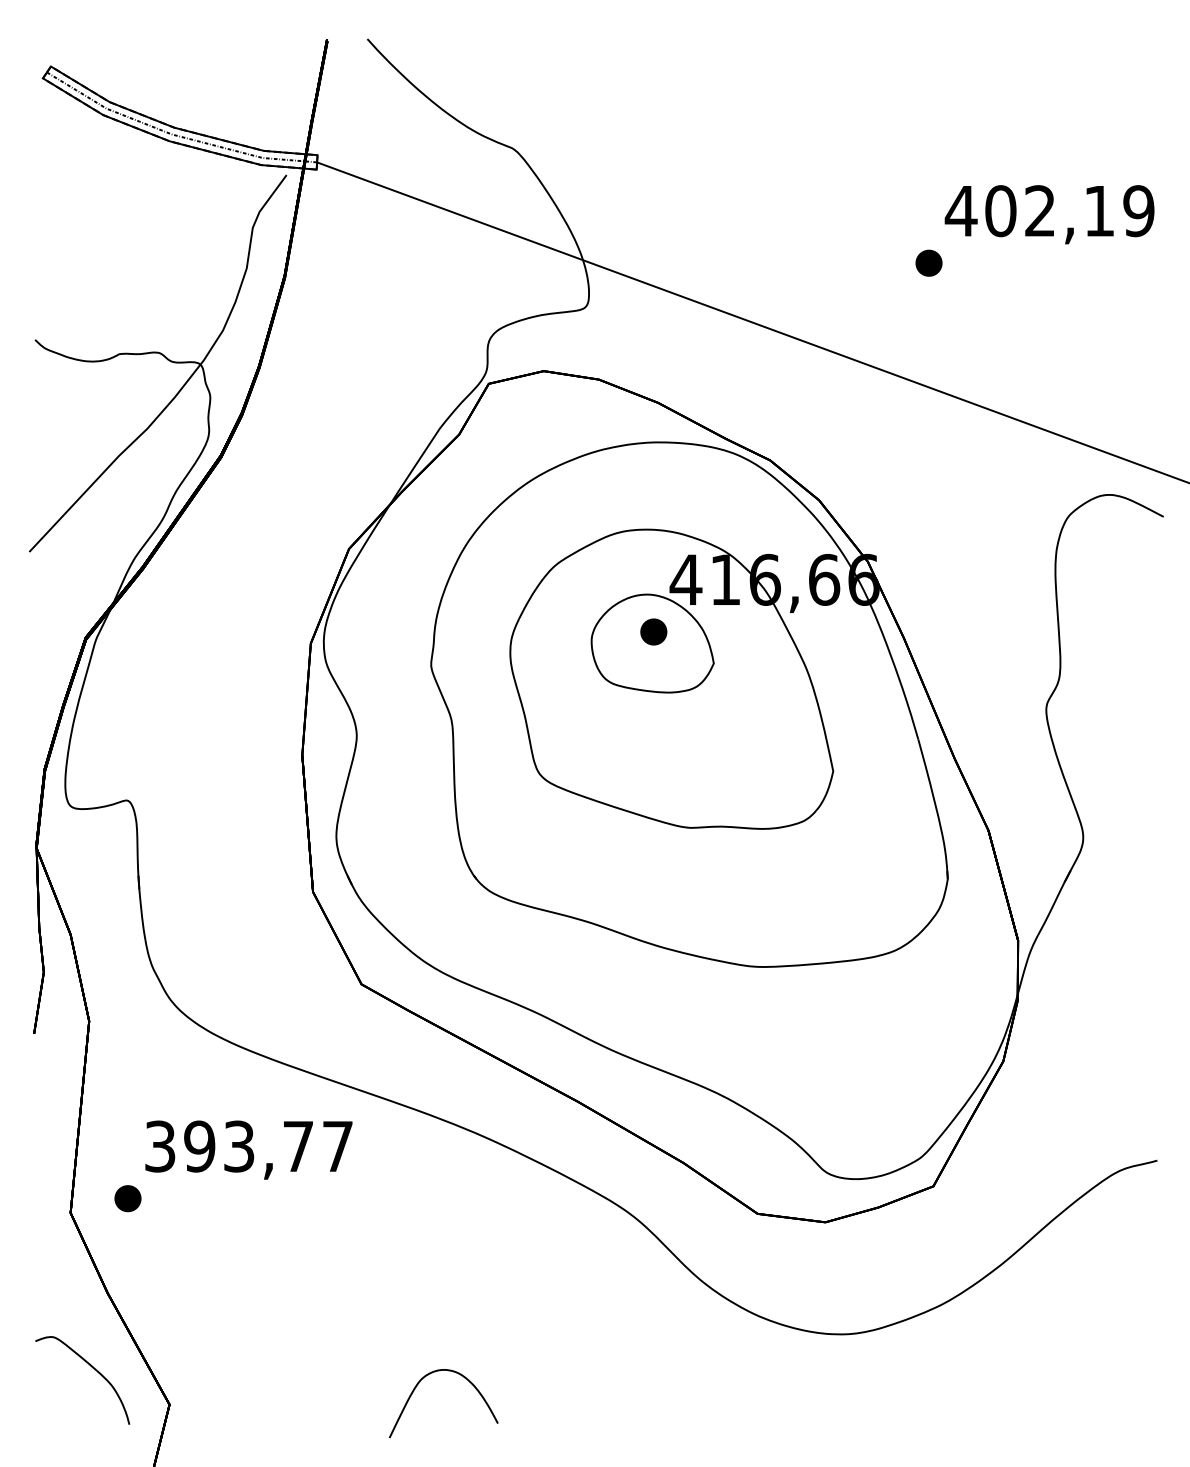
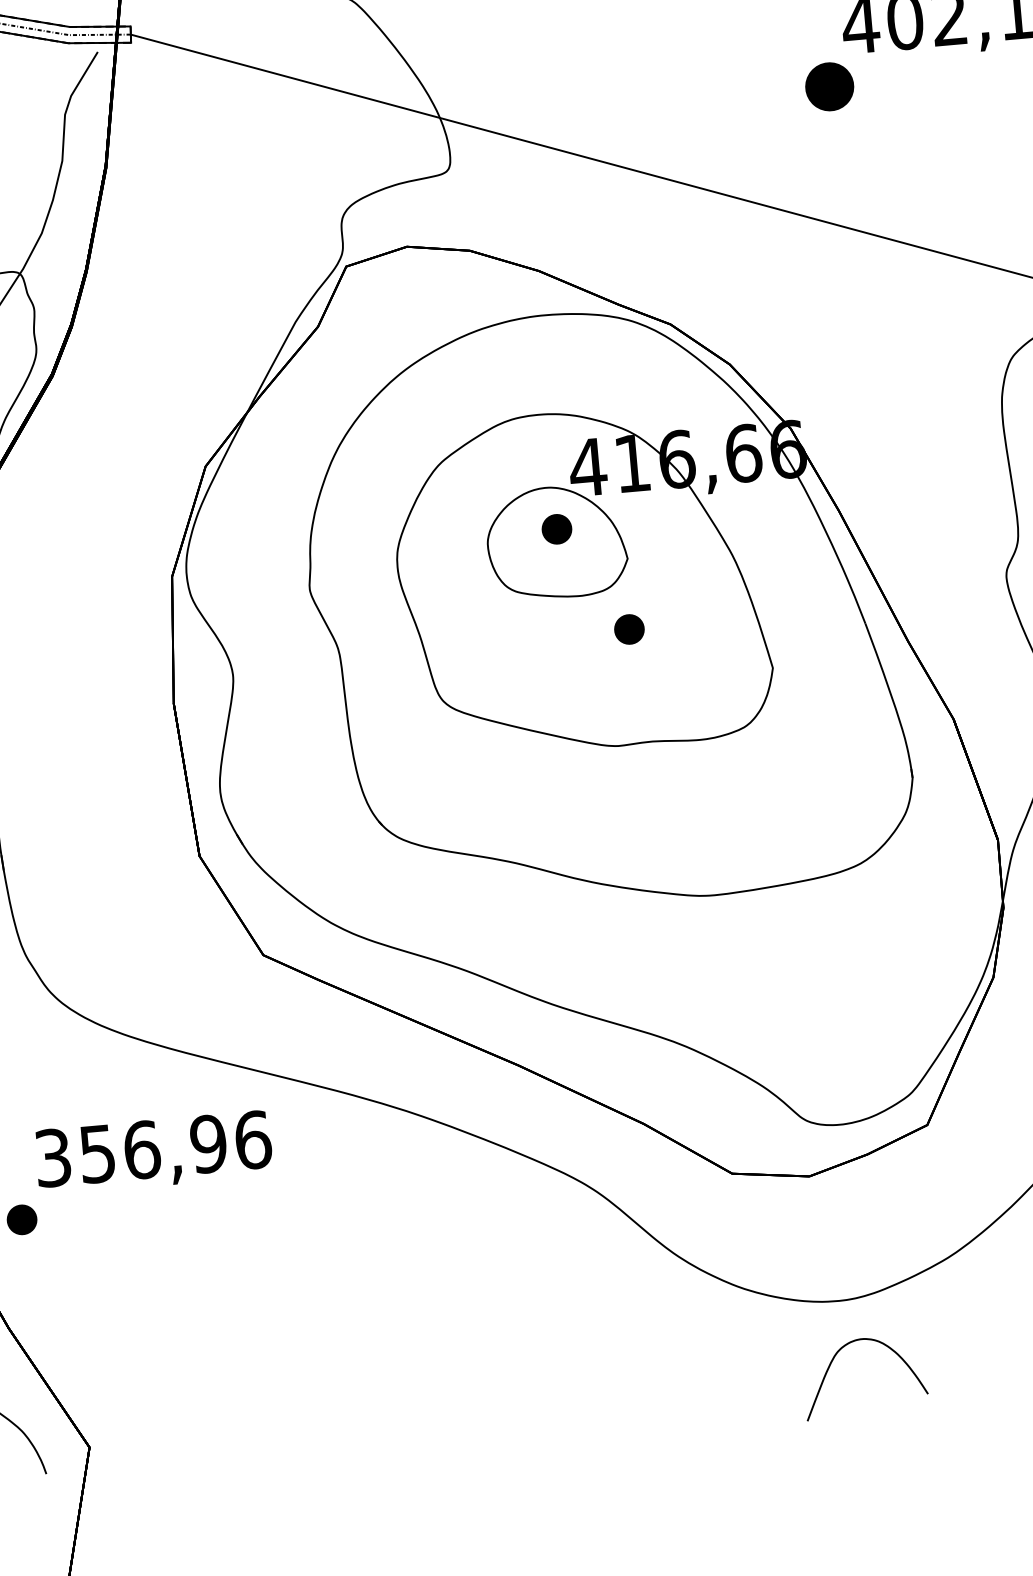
part: (928, 262) -> (828, 85), size x1.6
part: (709, 725) -> (629, 628), added
text: (268, 1146) -> (174, 1147), 393,77 -> 356,96
part: (417, 1386) -> (833, 1360), moved

